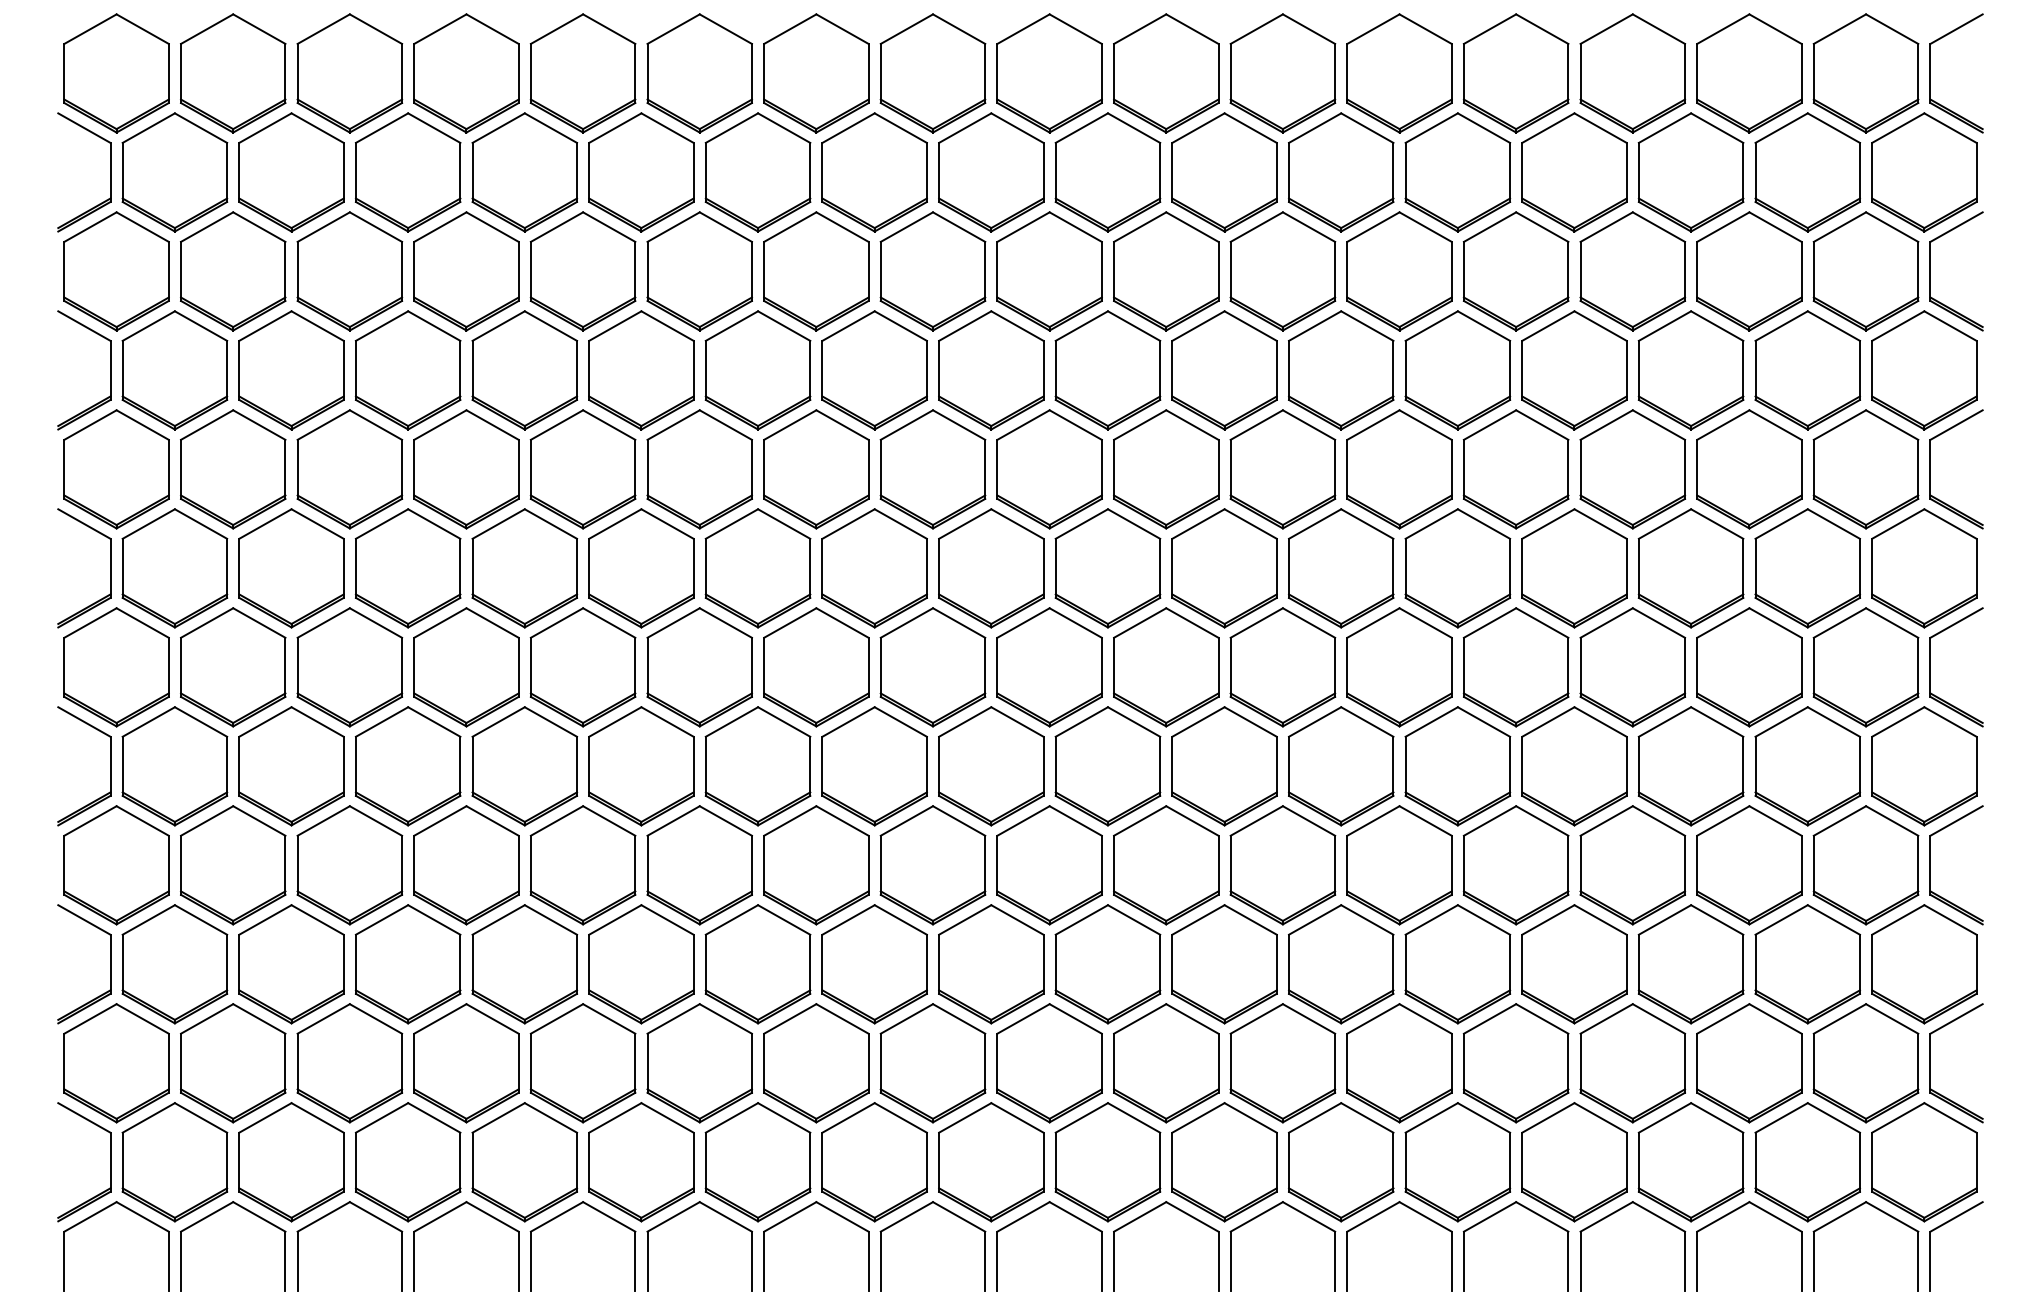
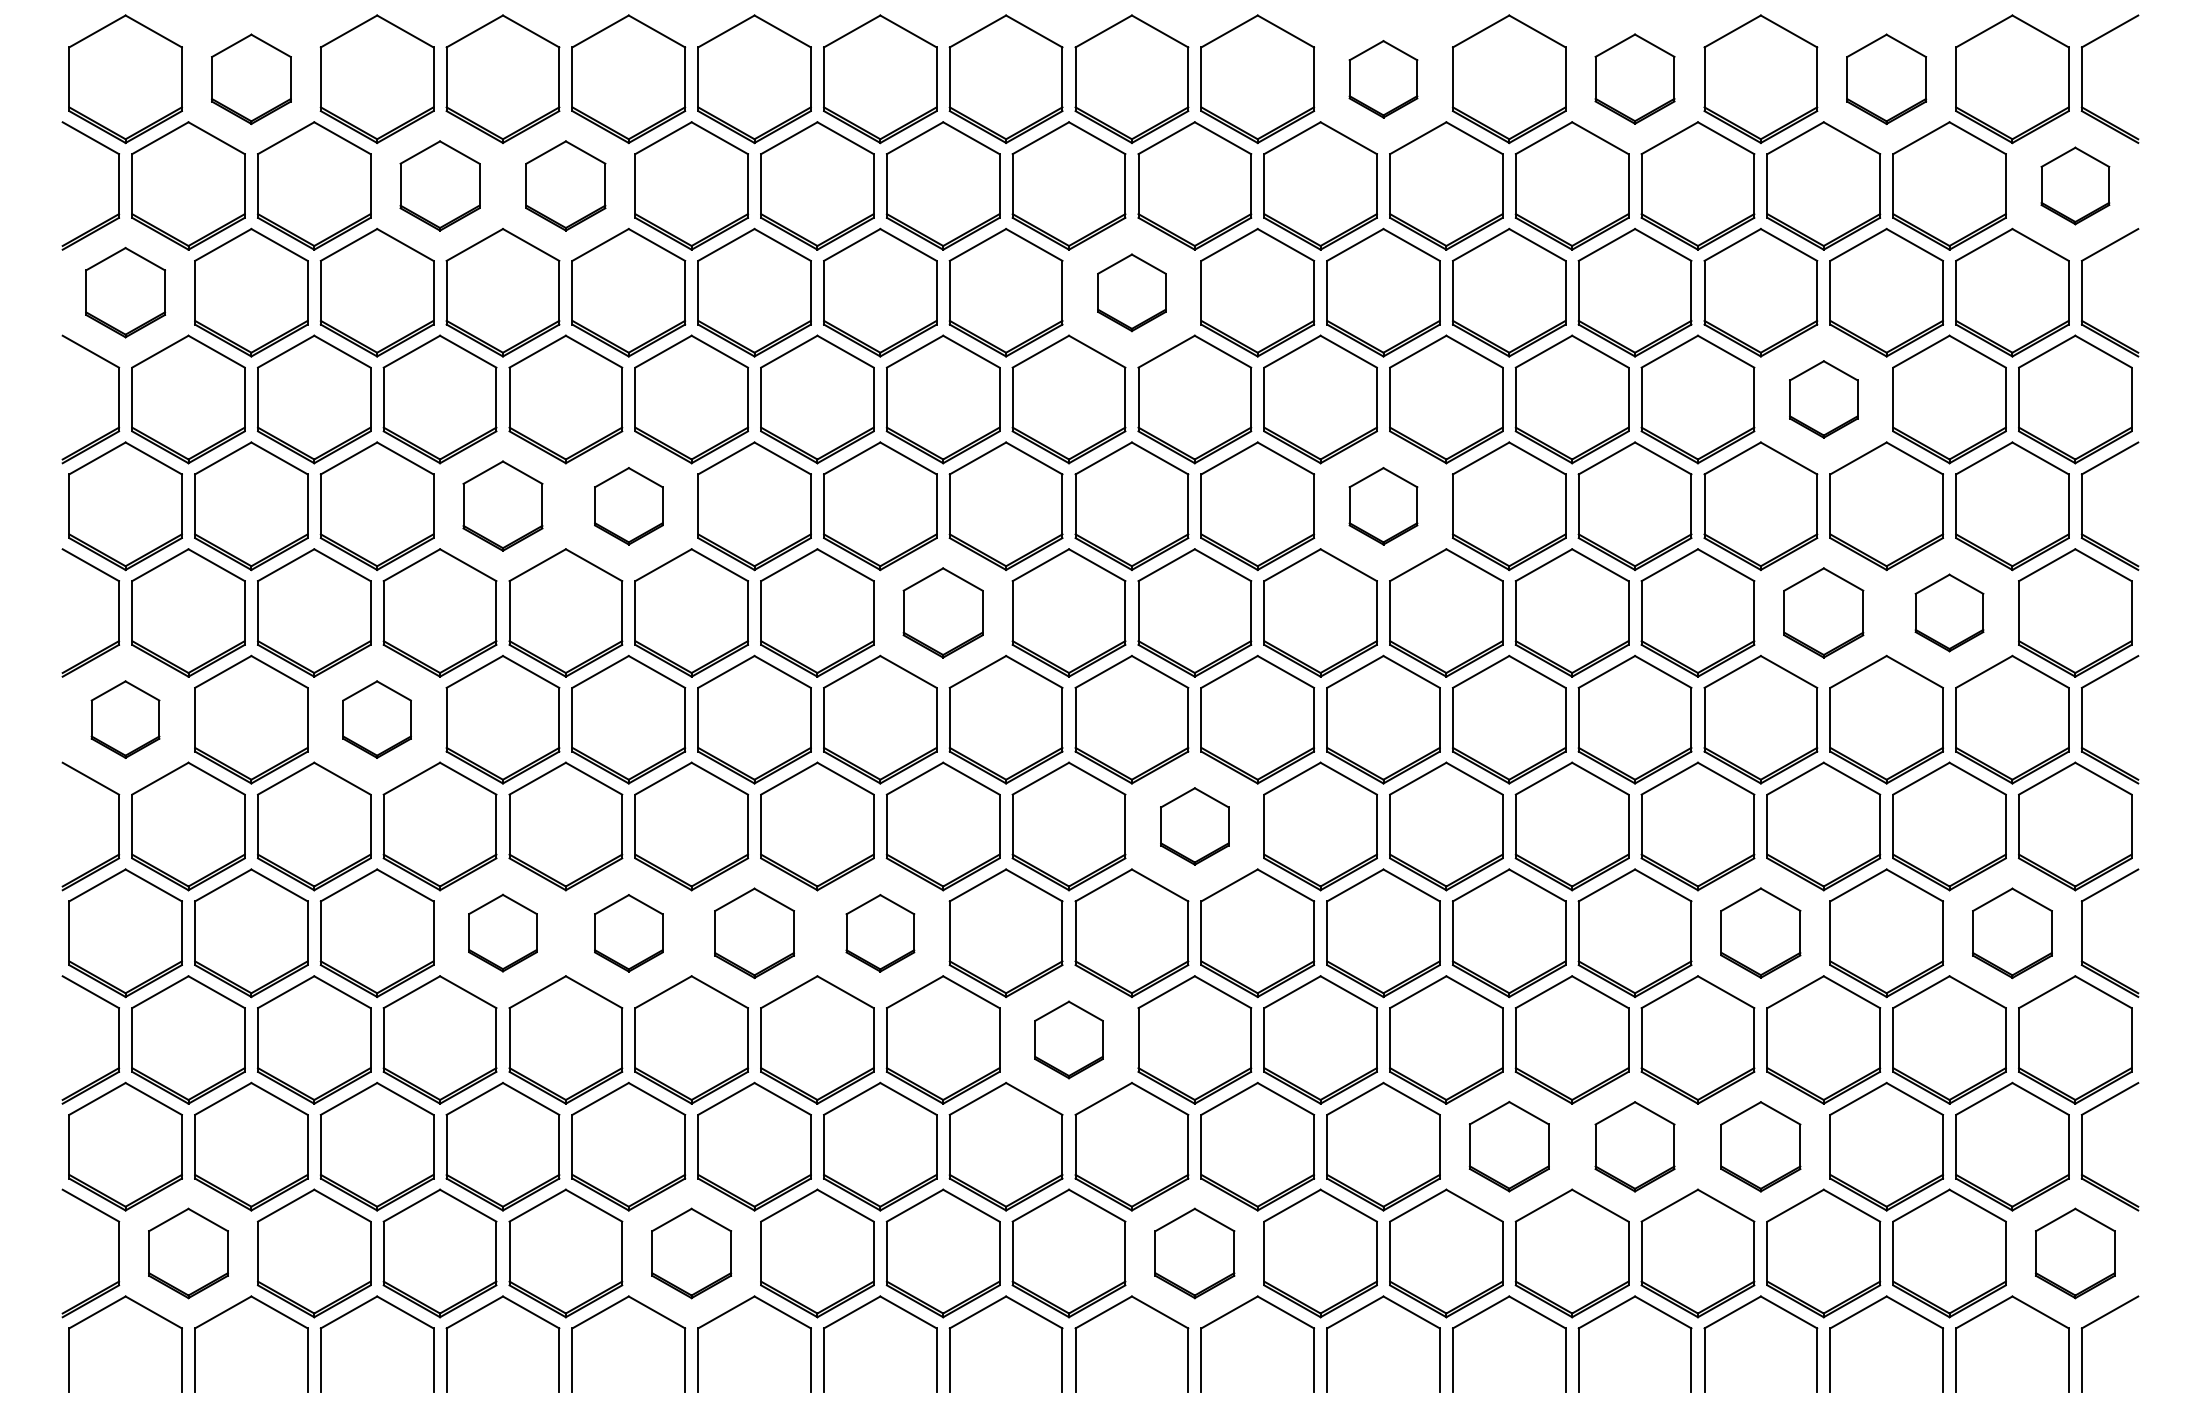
part: (1515, 72) -> (1634, 78), size x0.7
part: (233, 73) -> (251, 79), size x0.7
part: (1282, 73) -> (1383, 79), size x0.6
part: (1749, 73) -> (1886, 79), size x0.7
part: (407, 171) -> (439, 185), size x0.7
part: (524, 171) -> (565, 185), size x0.7
part: (1924, 171) -> (2075, 185), size x0.6
part: (116, 271) -> (125, 292), size x0.7
part: (1049, 271) -> (1131, 292), size x0.6
part: (1690, 370) -> (1823, 399), size x0.6
part: (466, 468) -> (502, 505), size x0.7
part: (582, 469) -> (628, 506), size x0.6
part: (1282, 469) -> (1383, 506), size x0.6
part: (874, 567) -> (942, 612), size x0.7
part: (1690, 567) -> (1823, 612), size x0.7
part: (1807, 567) -> (1949, 612), size x0.6
part: (116, 667) -> (125, 719), size x0.6
part: (349, 667) -> (376, 719), size x0.6
part: (1107, 766) -> (1194, 826), size x0.6
part: (466, 864) -> (502, 932), size x0.6
part: (1632, 864) -> (1760, 932), size x0.7
part: (582, 865) -> (628, 933), size x0.6
part: (699, 865) -> (754, 933), size x0.7
part: (816, 865) -> (880, 933), size x0.6
part: (1866, 865) -> (2012, 933), size x0.7
part: (990, 963) -> (1068, 1039), size x0.6
part: (1399, 1063) -> (1509, 1146), size x0.7
part: (1515, 1063) -> (1634, 1146), size x0.7
part: (1632, 1063) -> (1760, 1146), size x0.7
part: (174, 1162) -> (188, 1253), size x0.7
part: (641, 1162) -> (691, 1253), size x0.7
part: (1107, 1162) -> (1194, 1253), size x0.7
part: (1924, 1162) -> (2075, 1253), size x0.7

